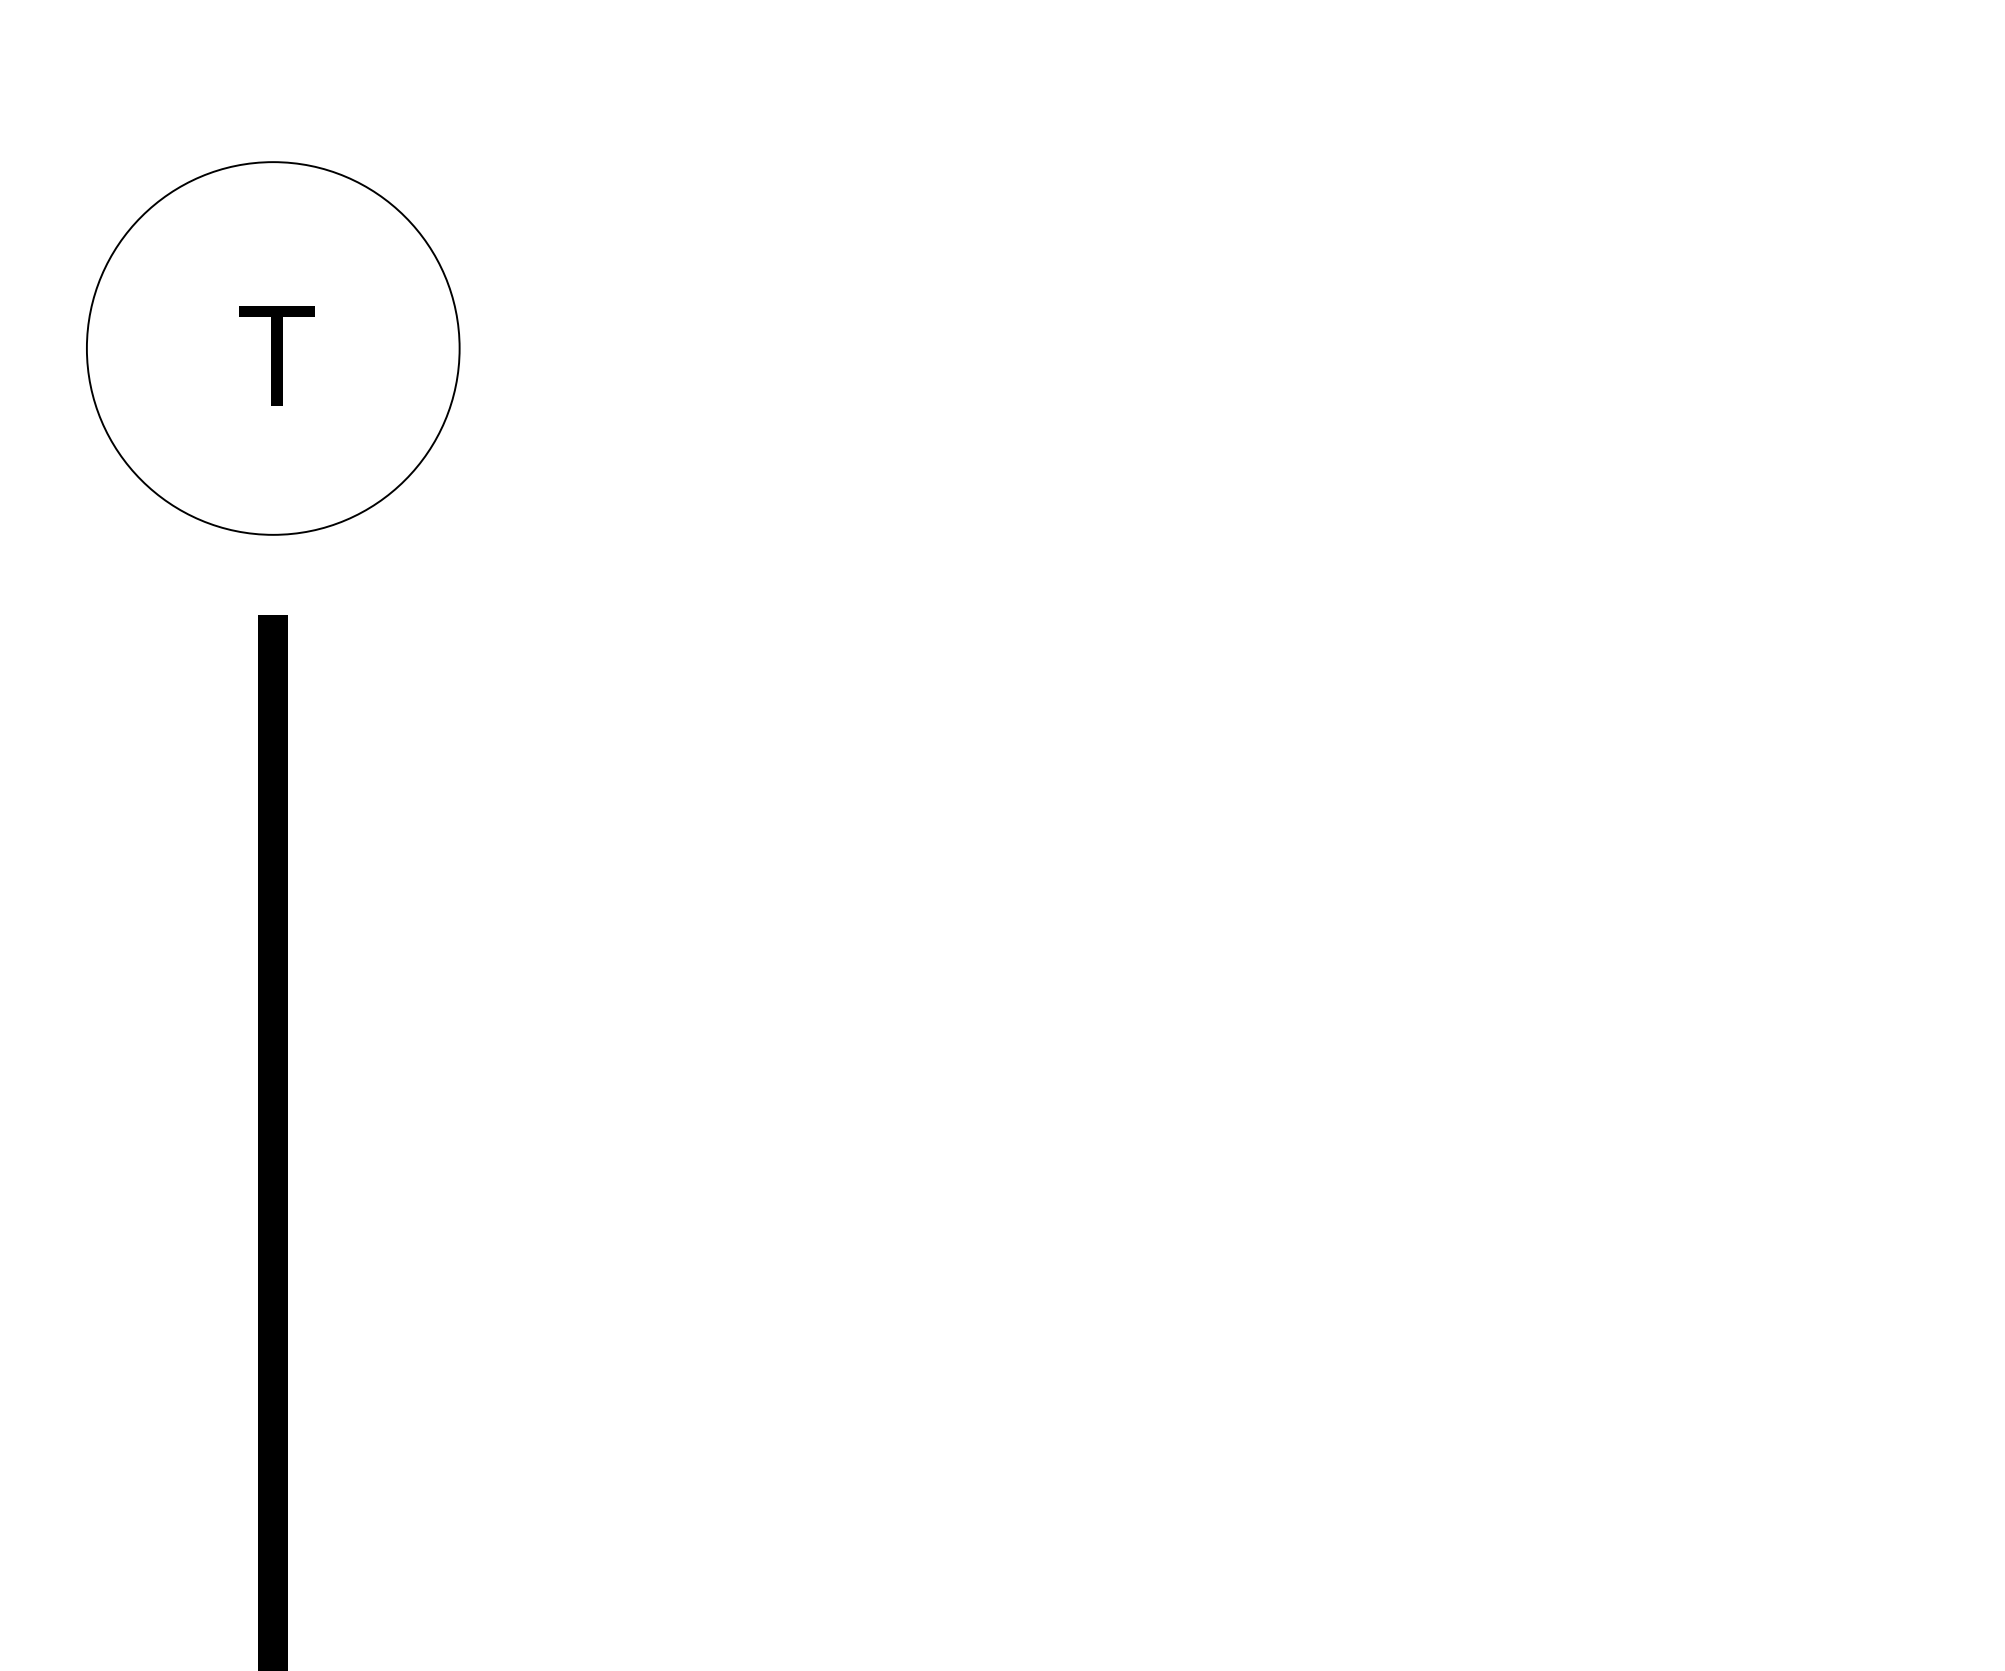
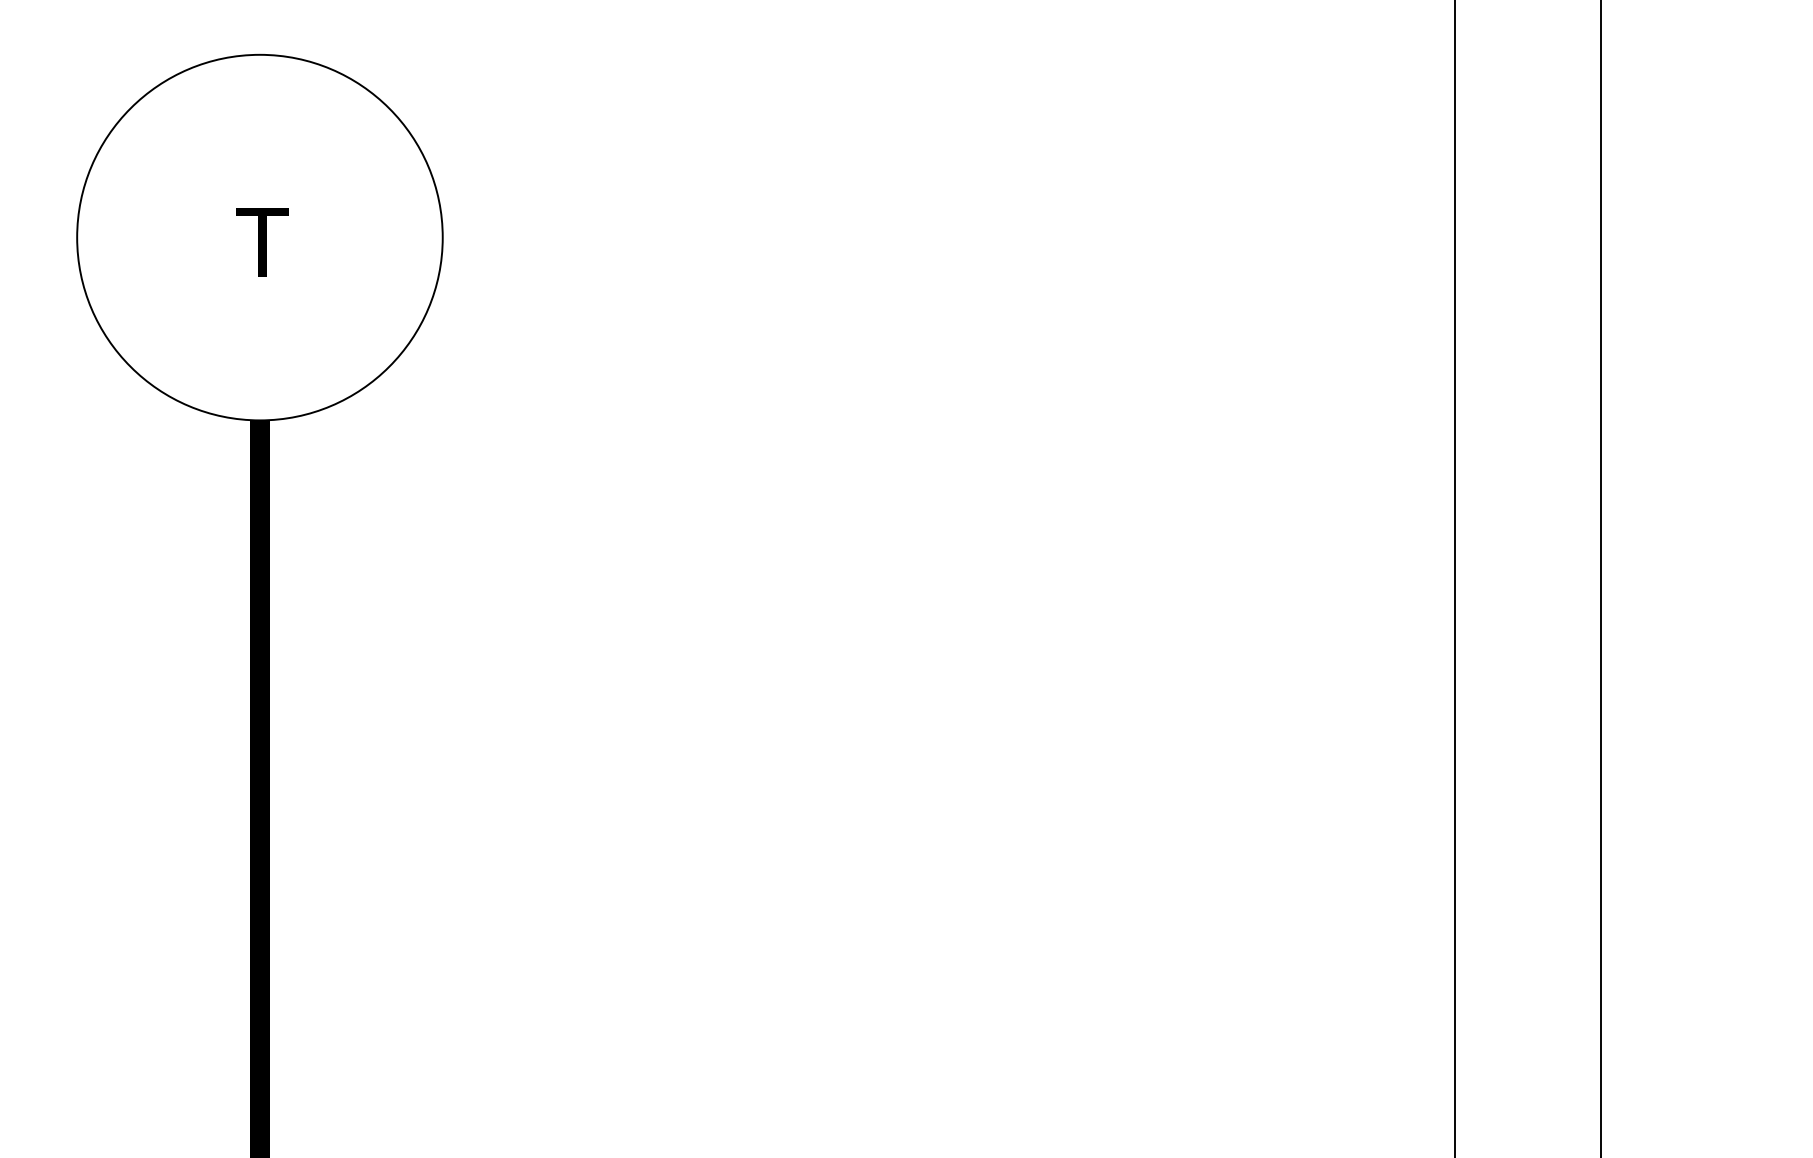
circle: (272, 348) -> (259, 237), size x1.43

